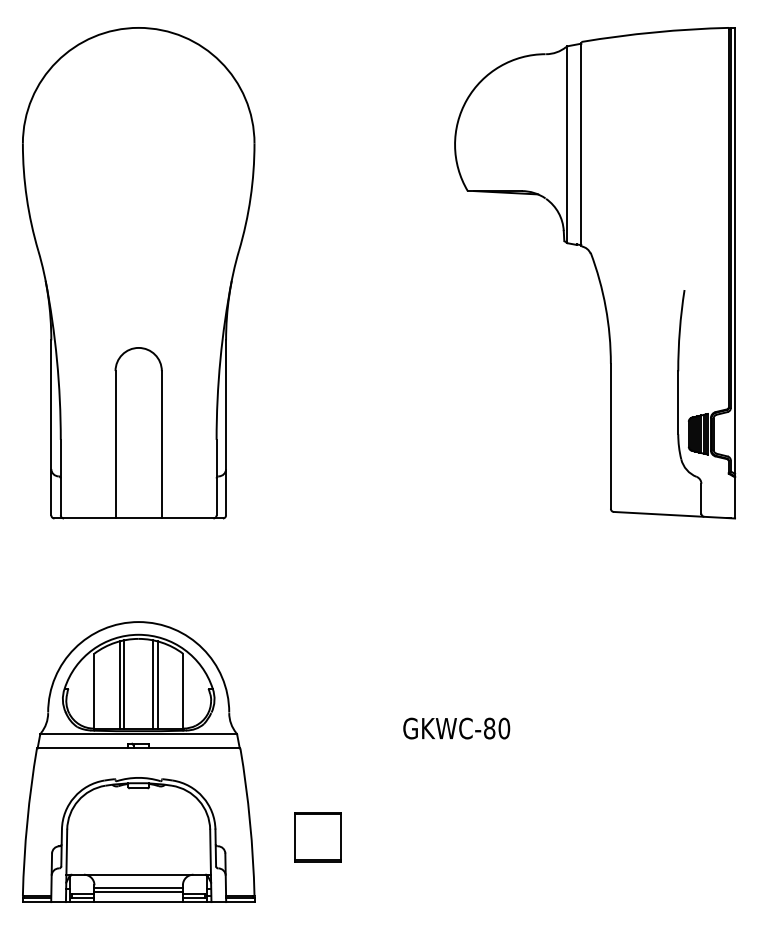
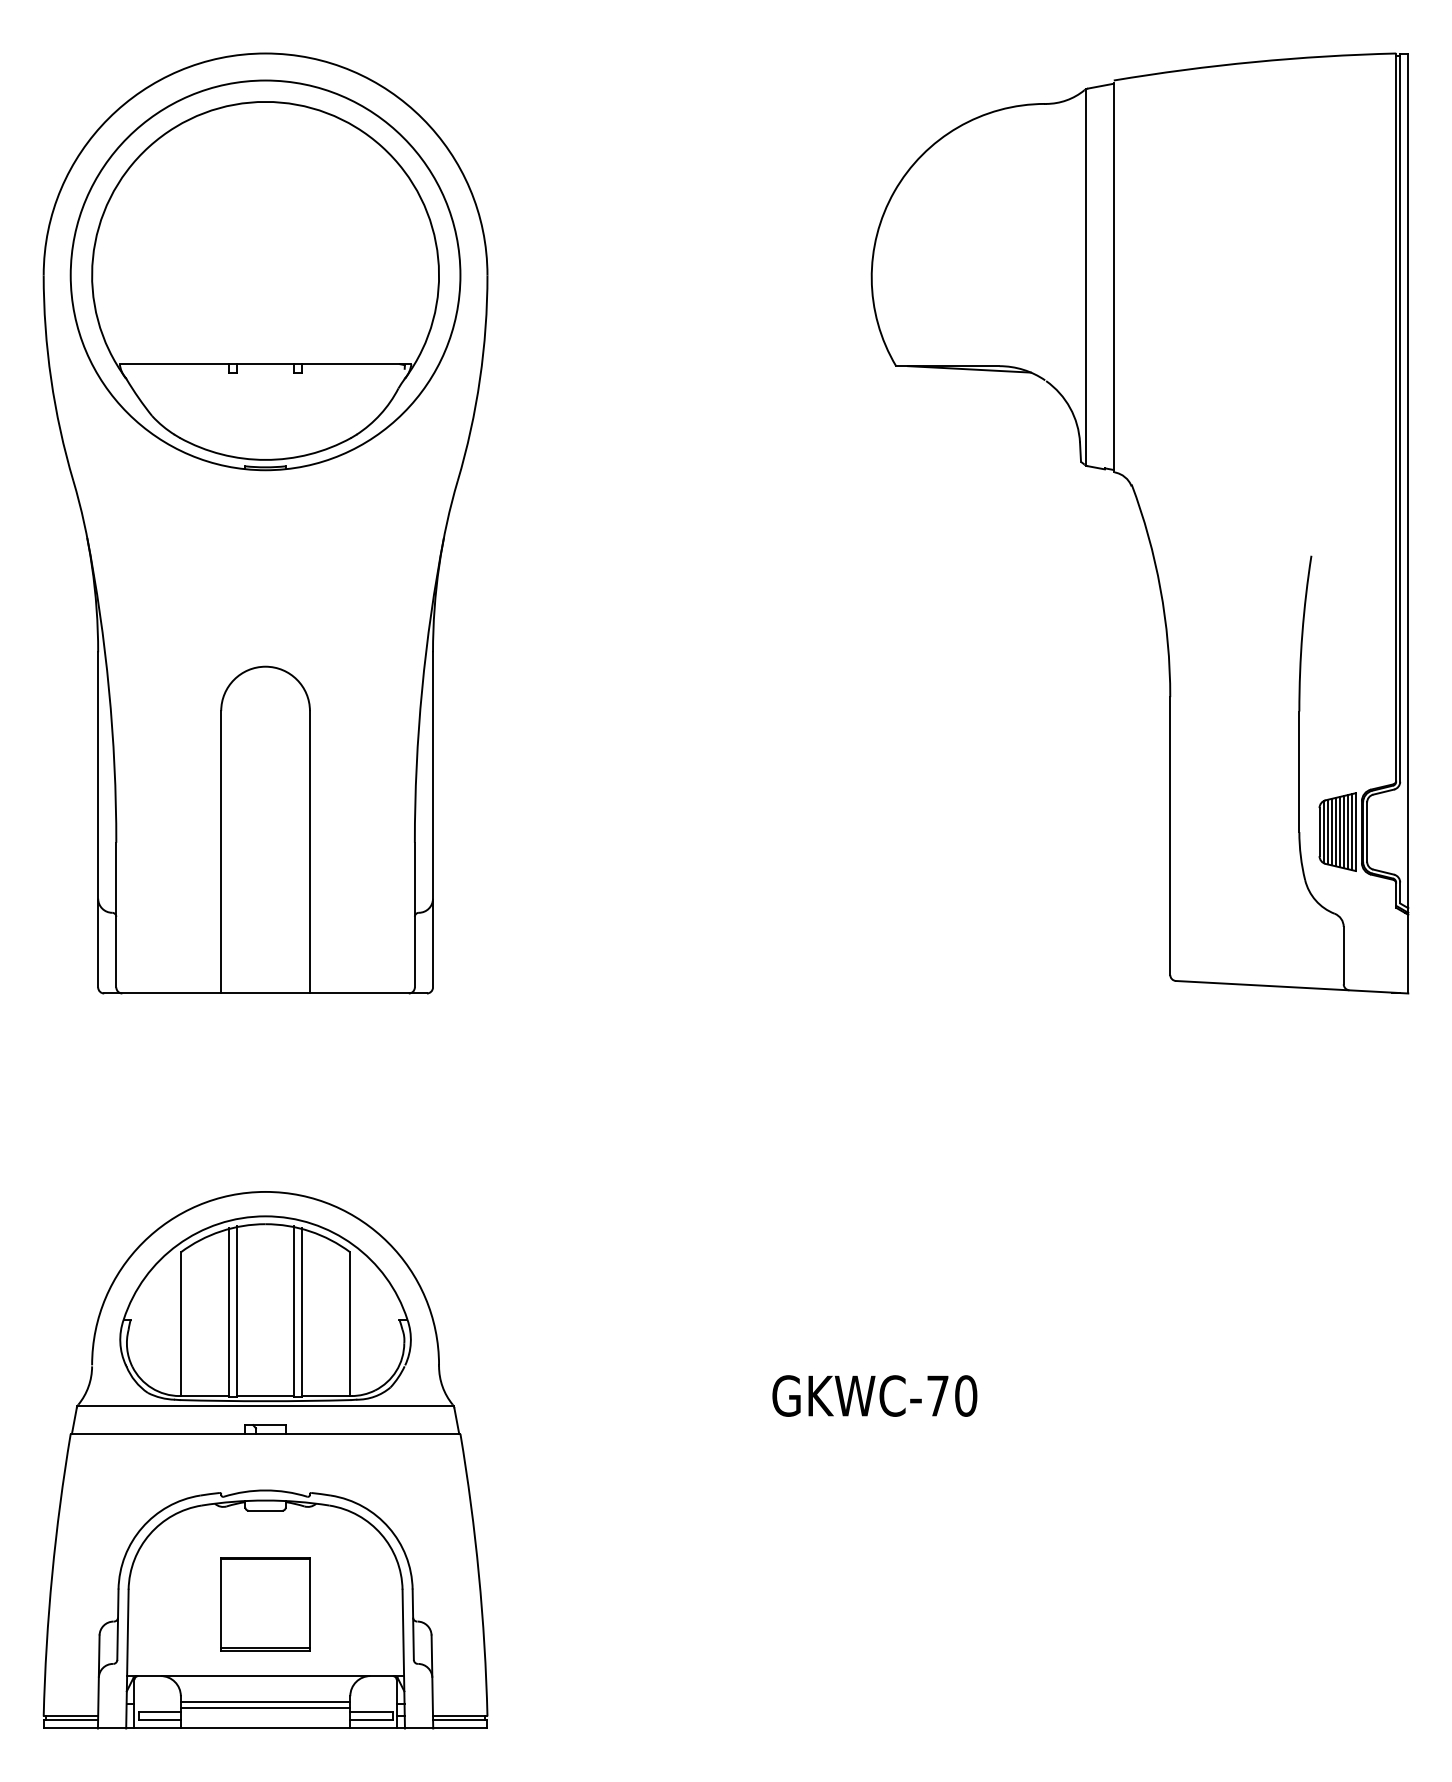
part: (138, 143) -> (265, 275), added
text: (489, 728) -> (937, 1395), GKWC-80 -> GKWC-70
part: (317, 837) -> (265, 1604), moved

